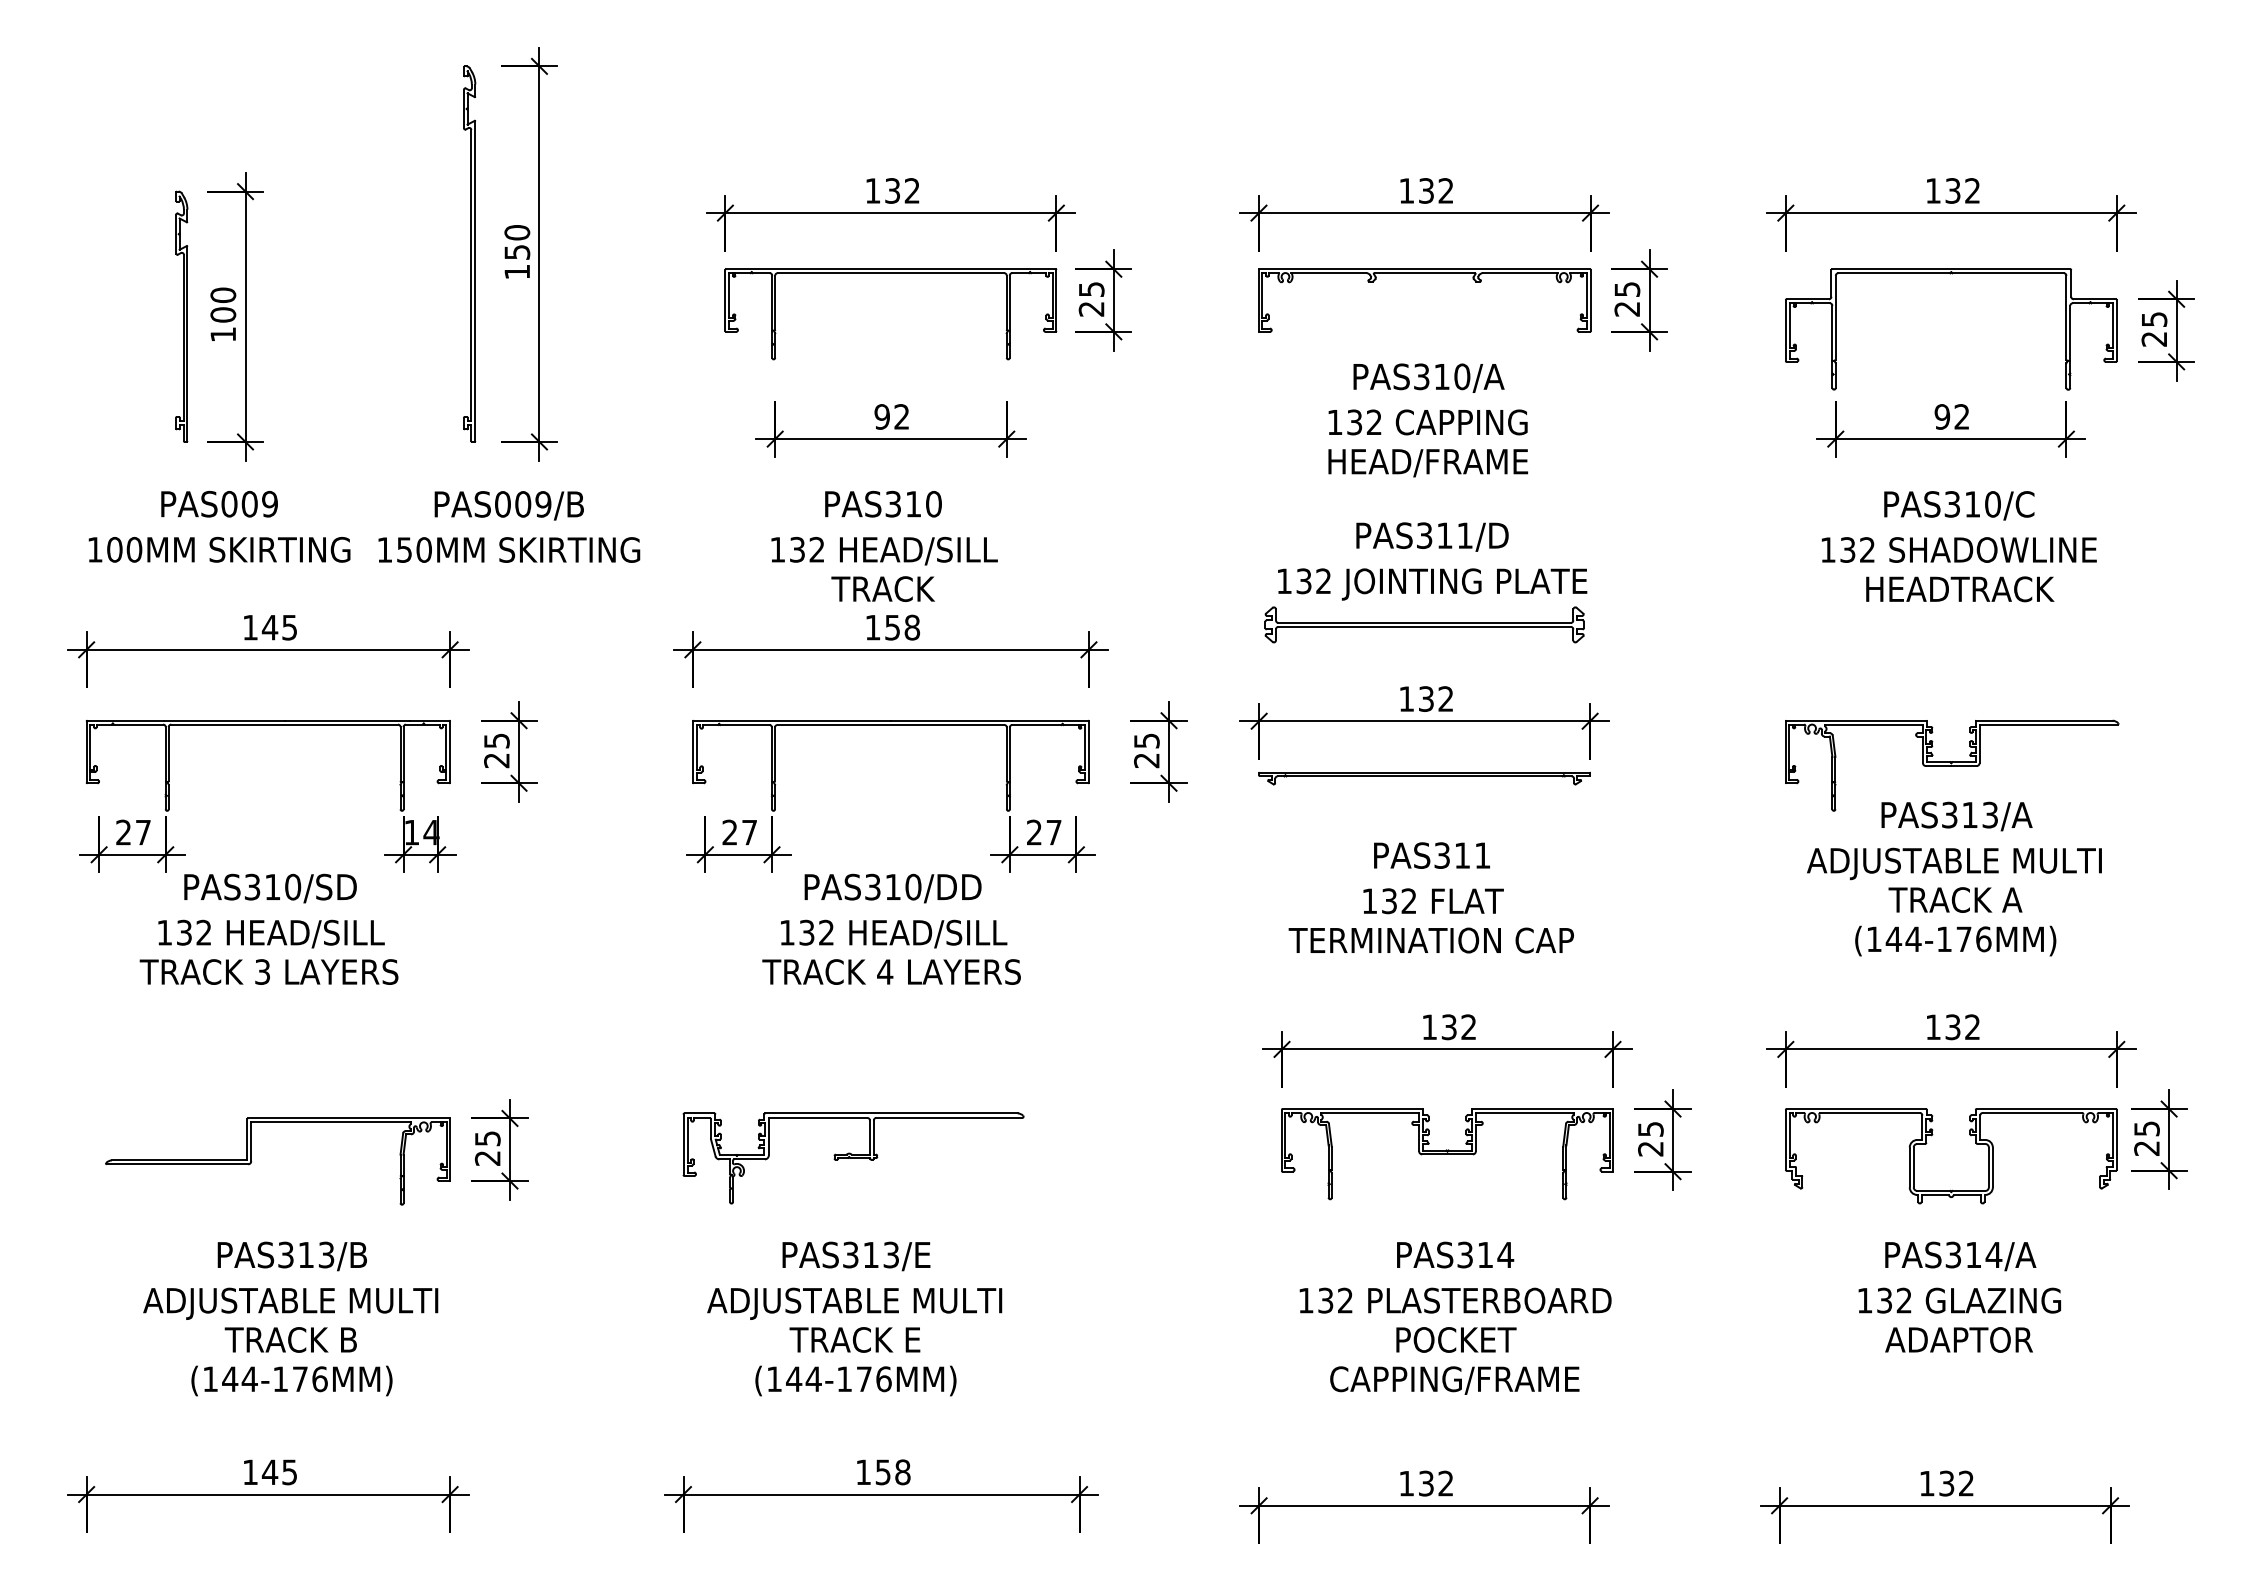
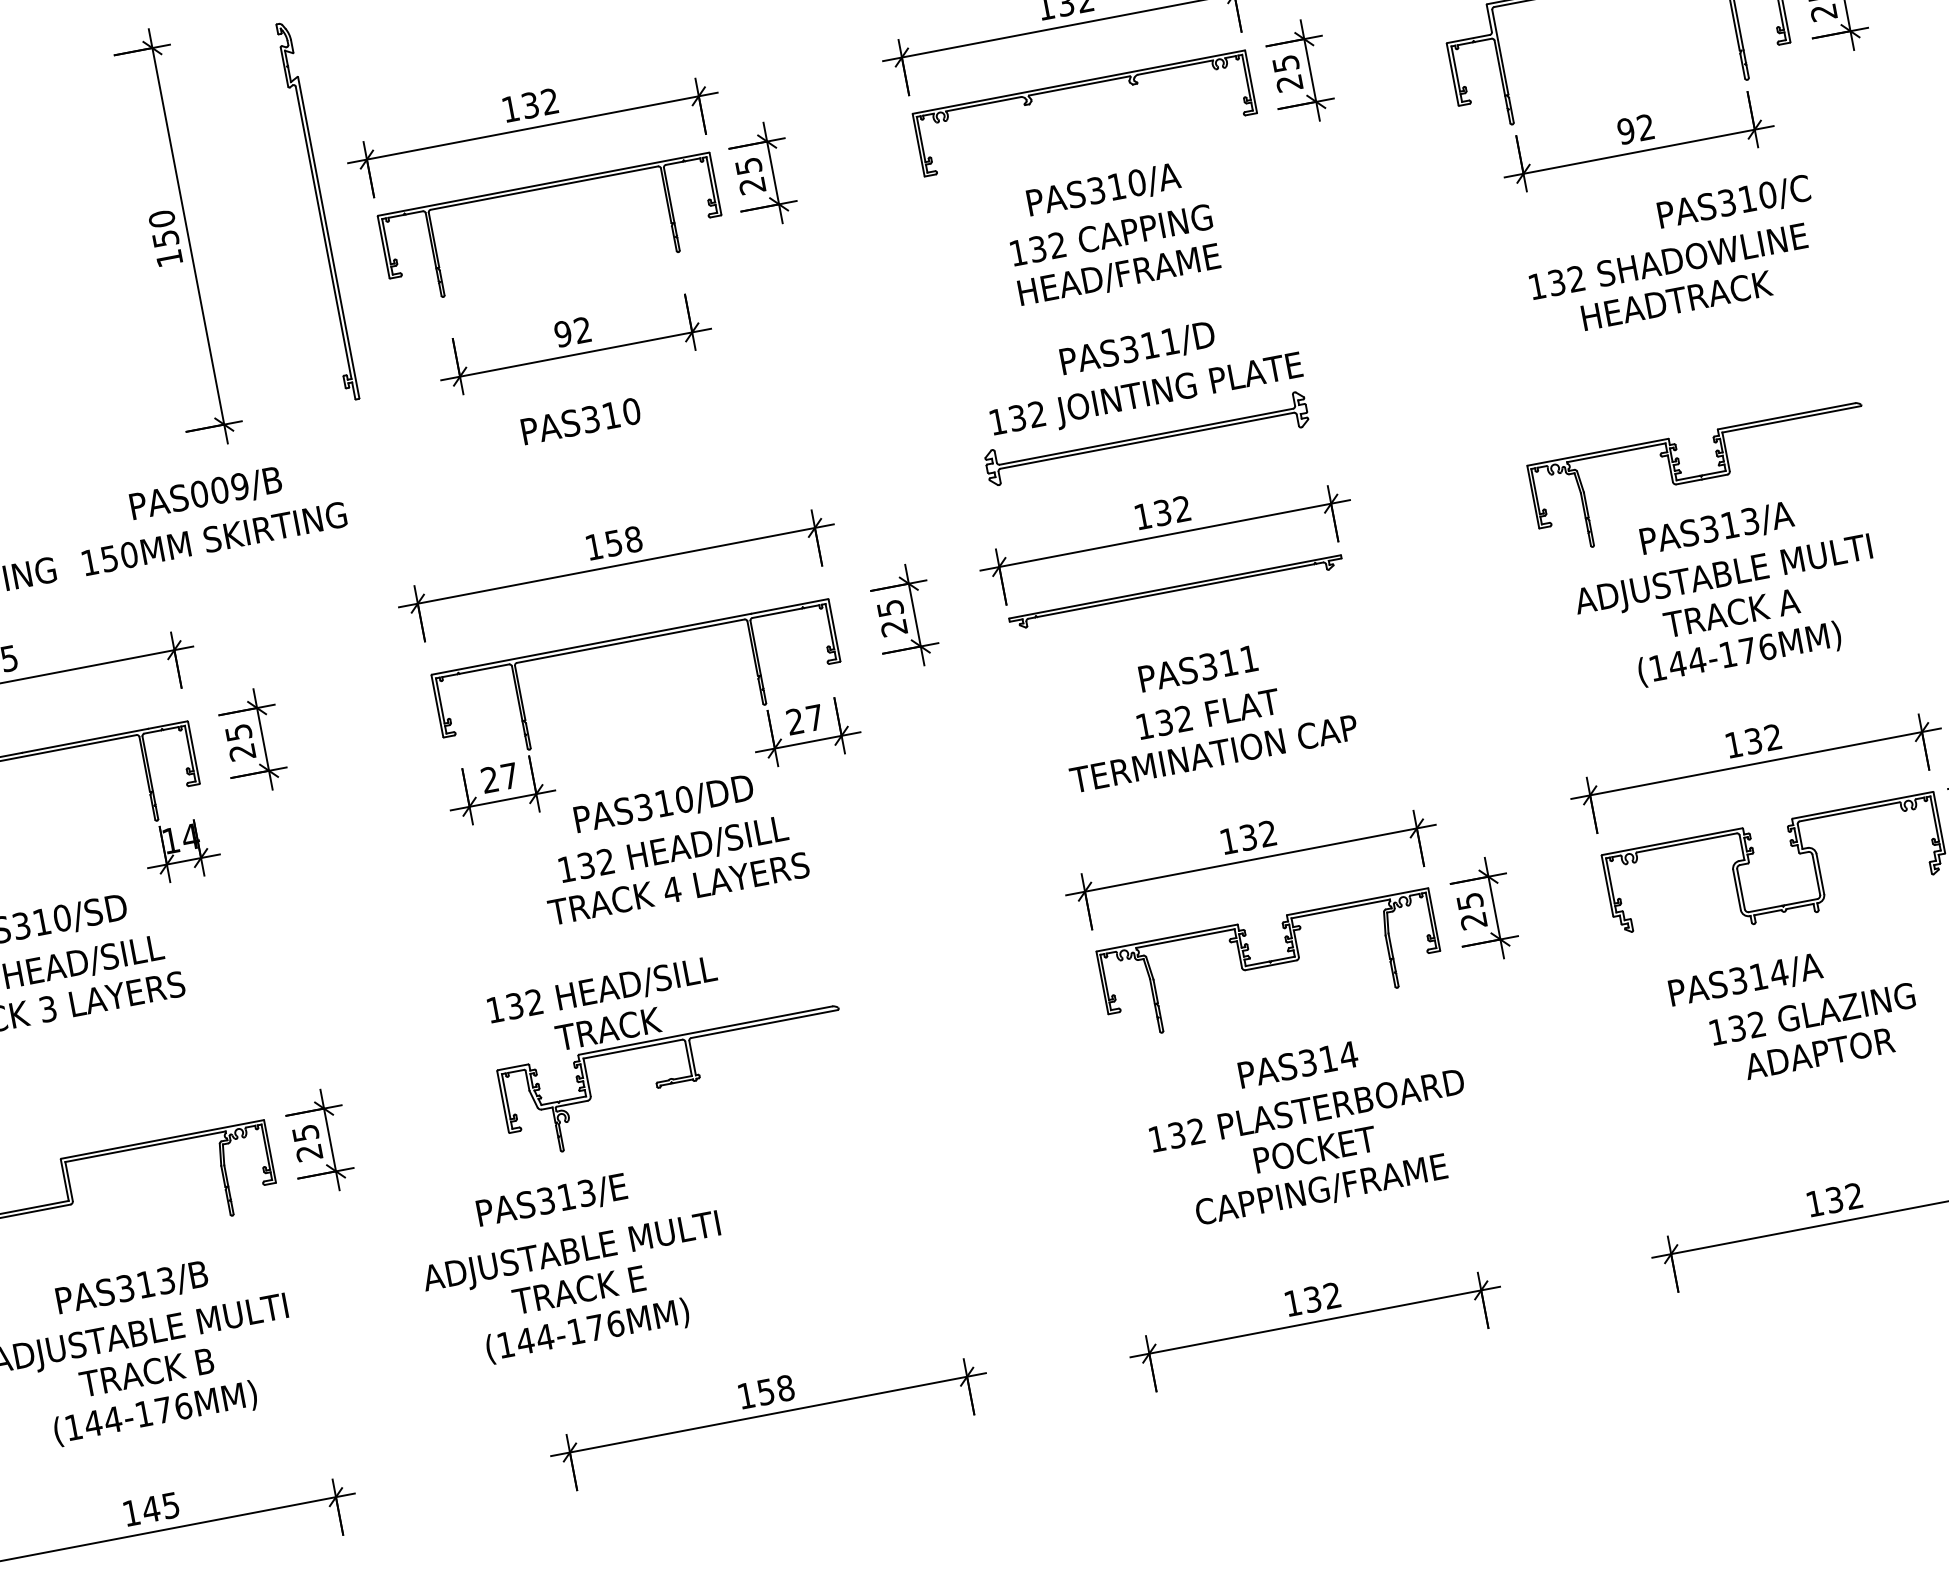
part: (469, 253) -> (317, 210), moved
text: (1959, 505) -> (1734, 202), moved
text: (884, 568) -> (605, 1008), moved
text: (856, 1256) -> (552, 1201), moved
text: (1960, 1256) -> (1745, 980), moved
text: (854, 1341) -> (578, 1291), moved

